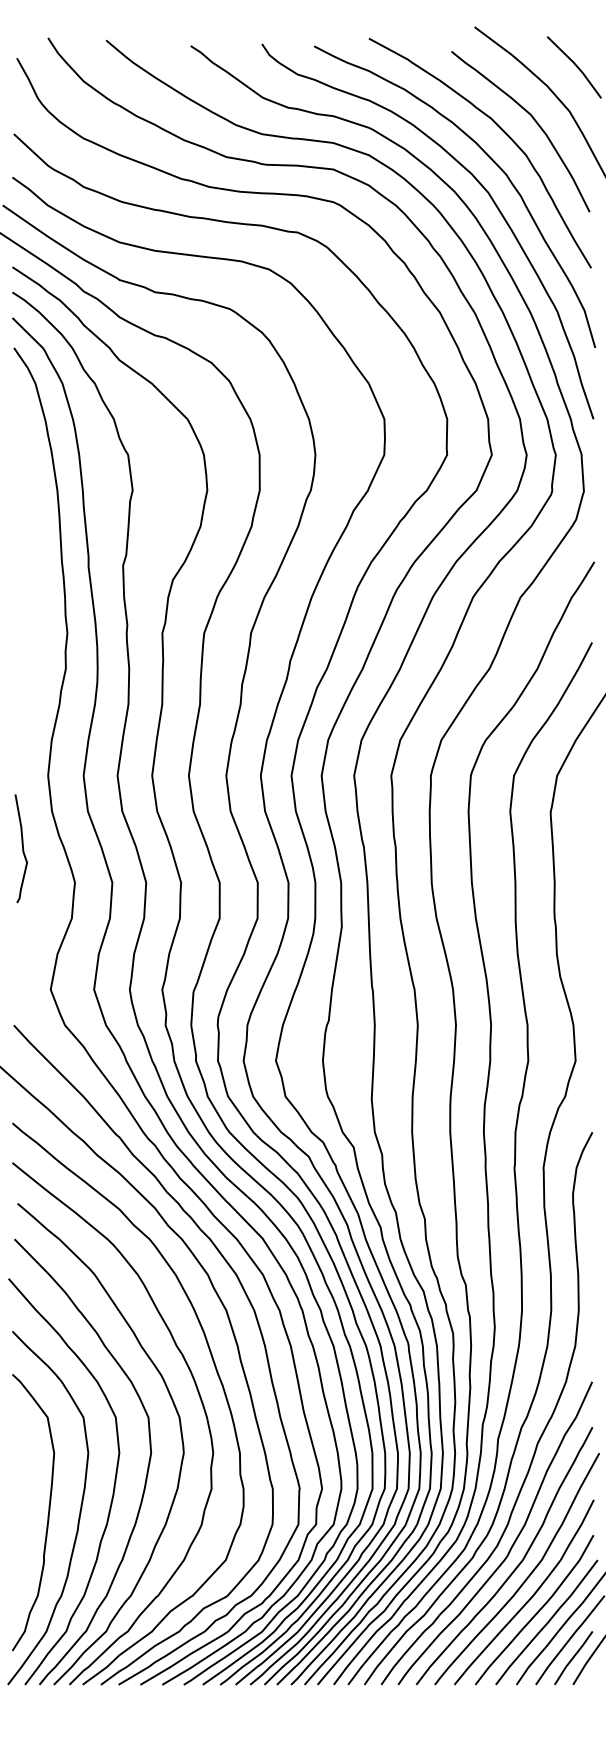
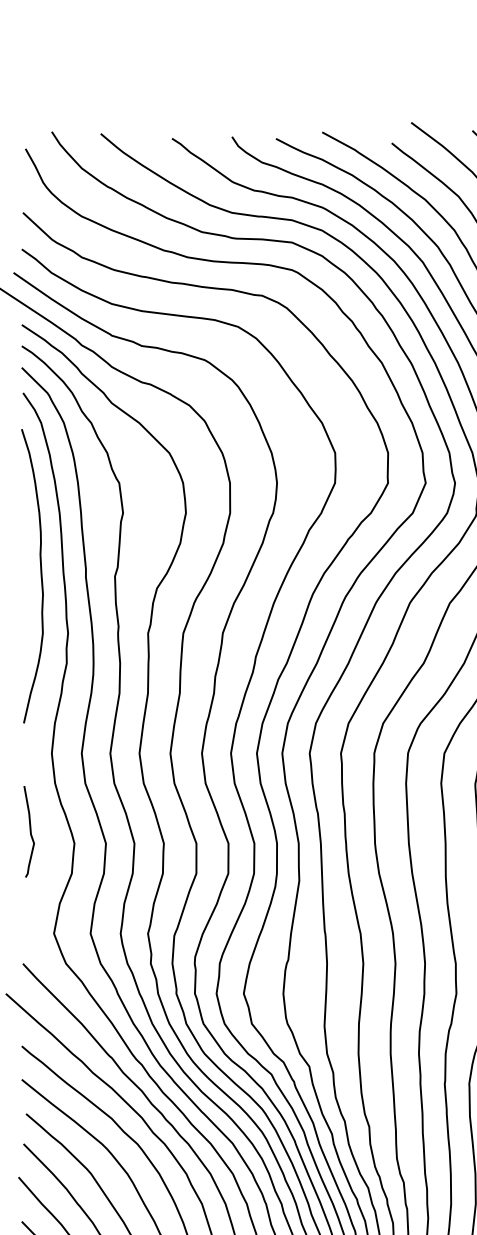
curve: (34, 561) -> (40, 572), added
curve: (22, 848) -> (30, 831), moved

